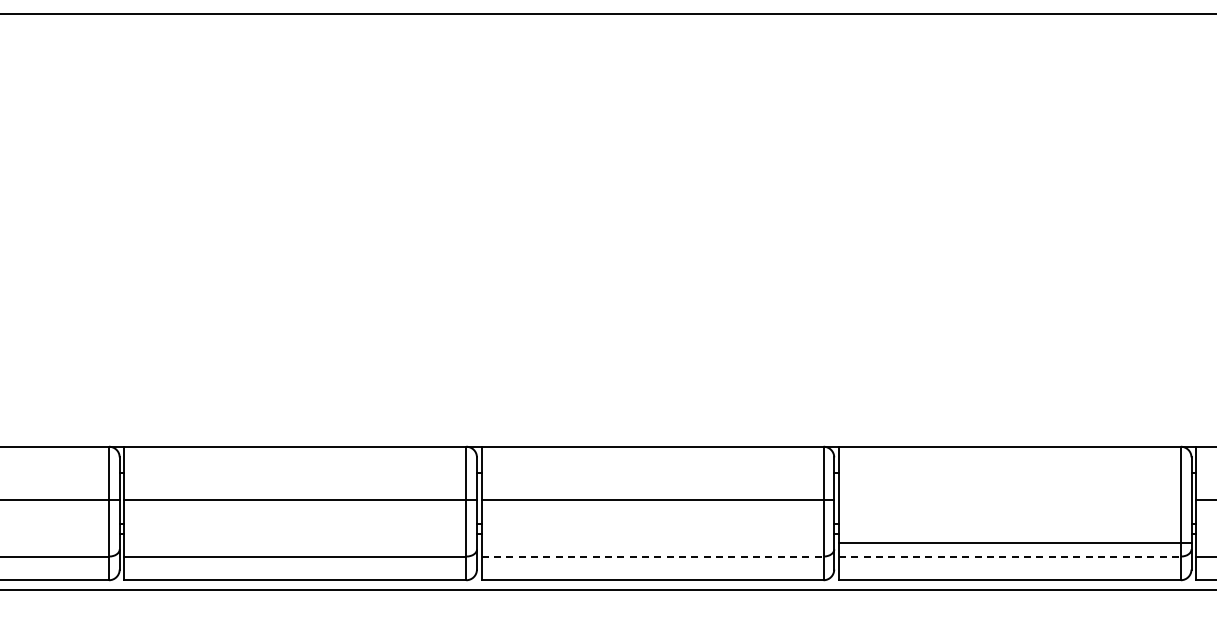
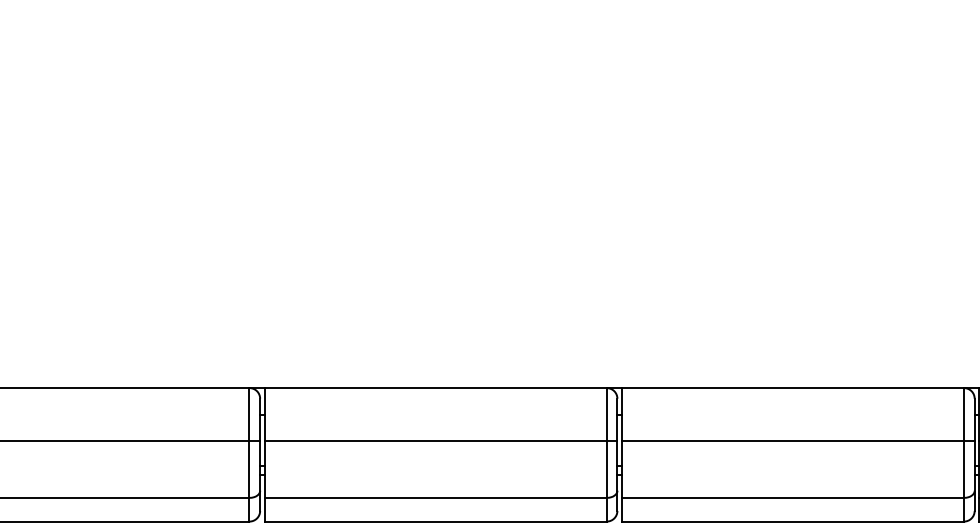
line: (1014, 543) -> (797, 441), moved
line: (652, 556) -> (435, 497), dashed -> solid
line: (1009, 556) -> (792, 497), dashed -> solid

